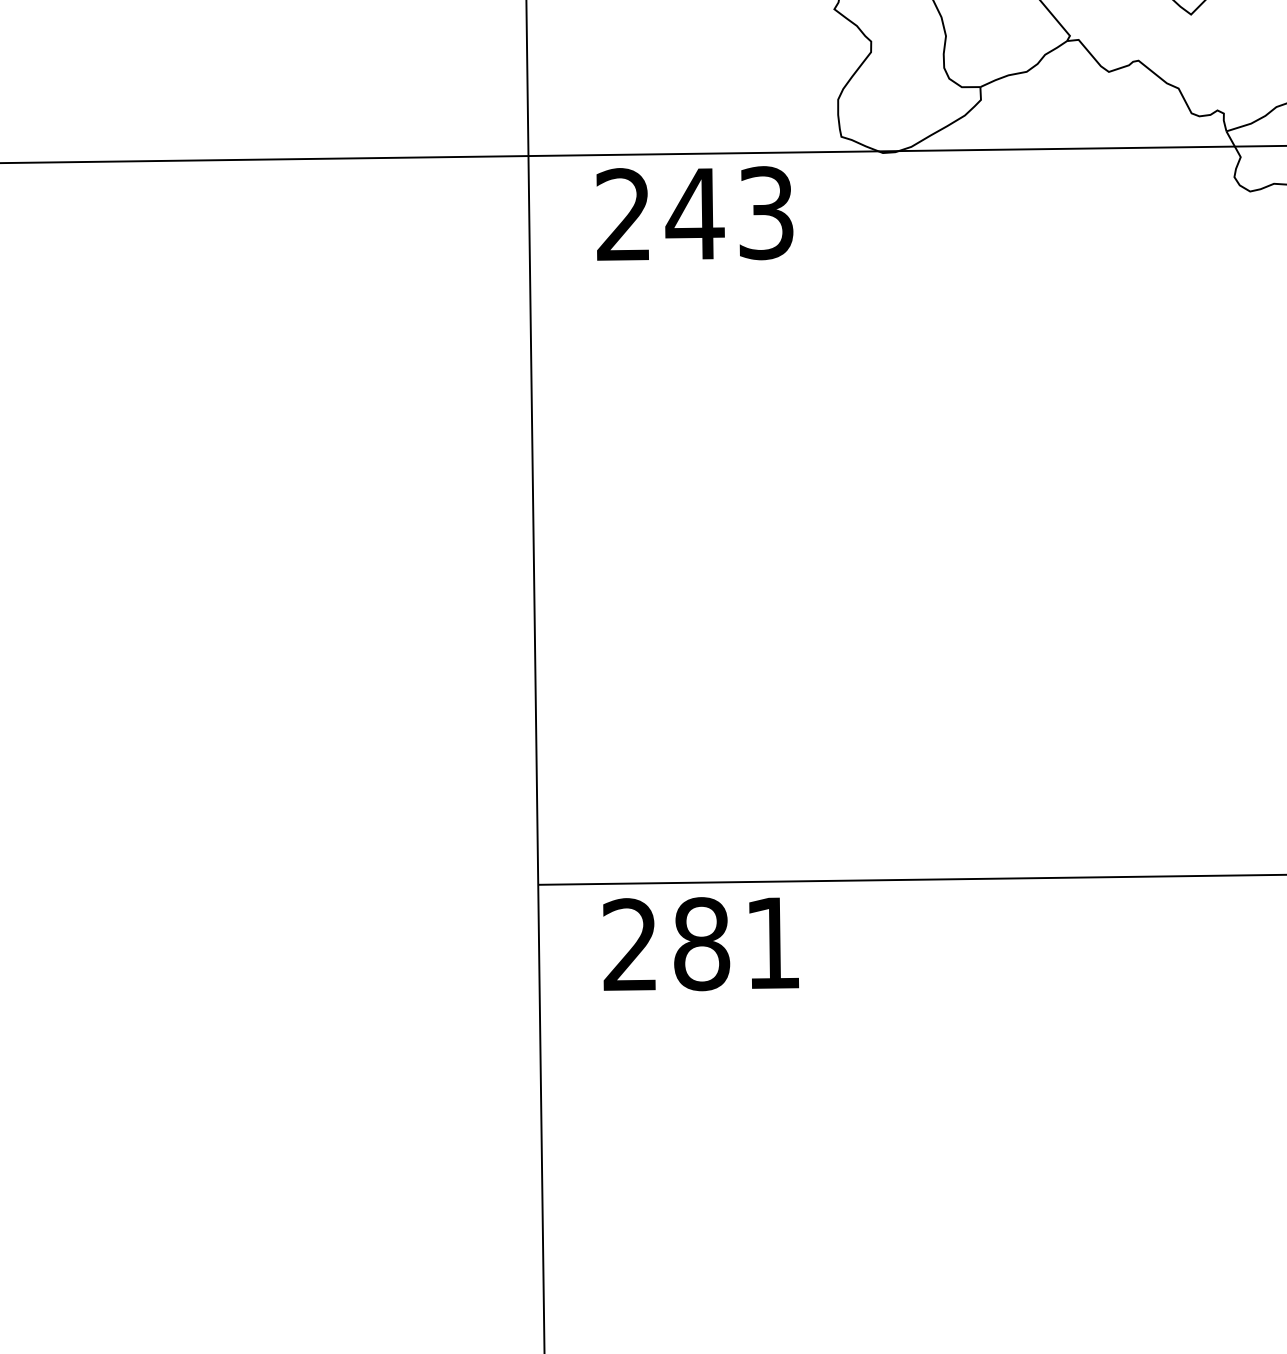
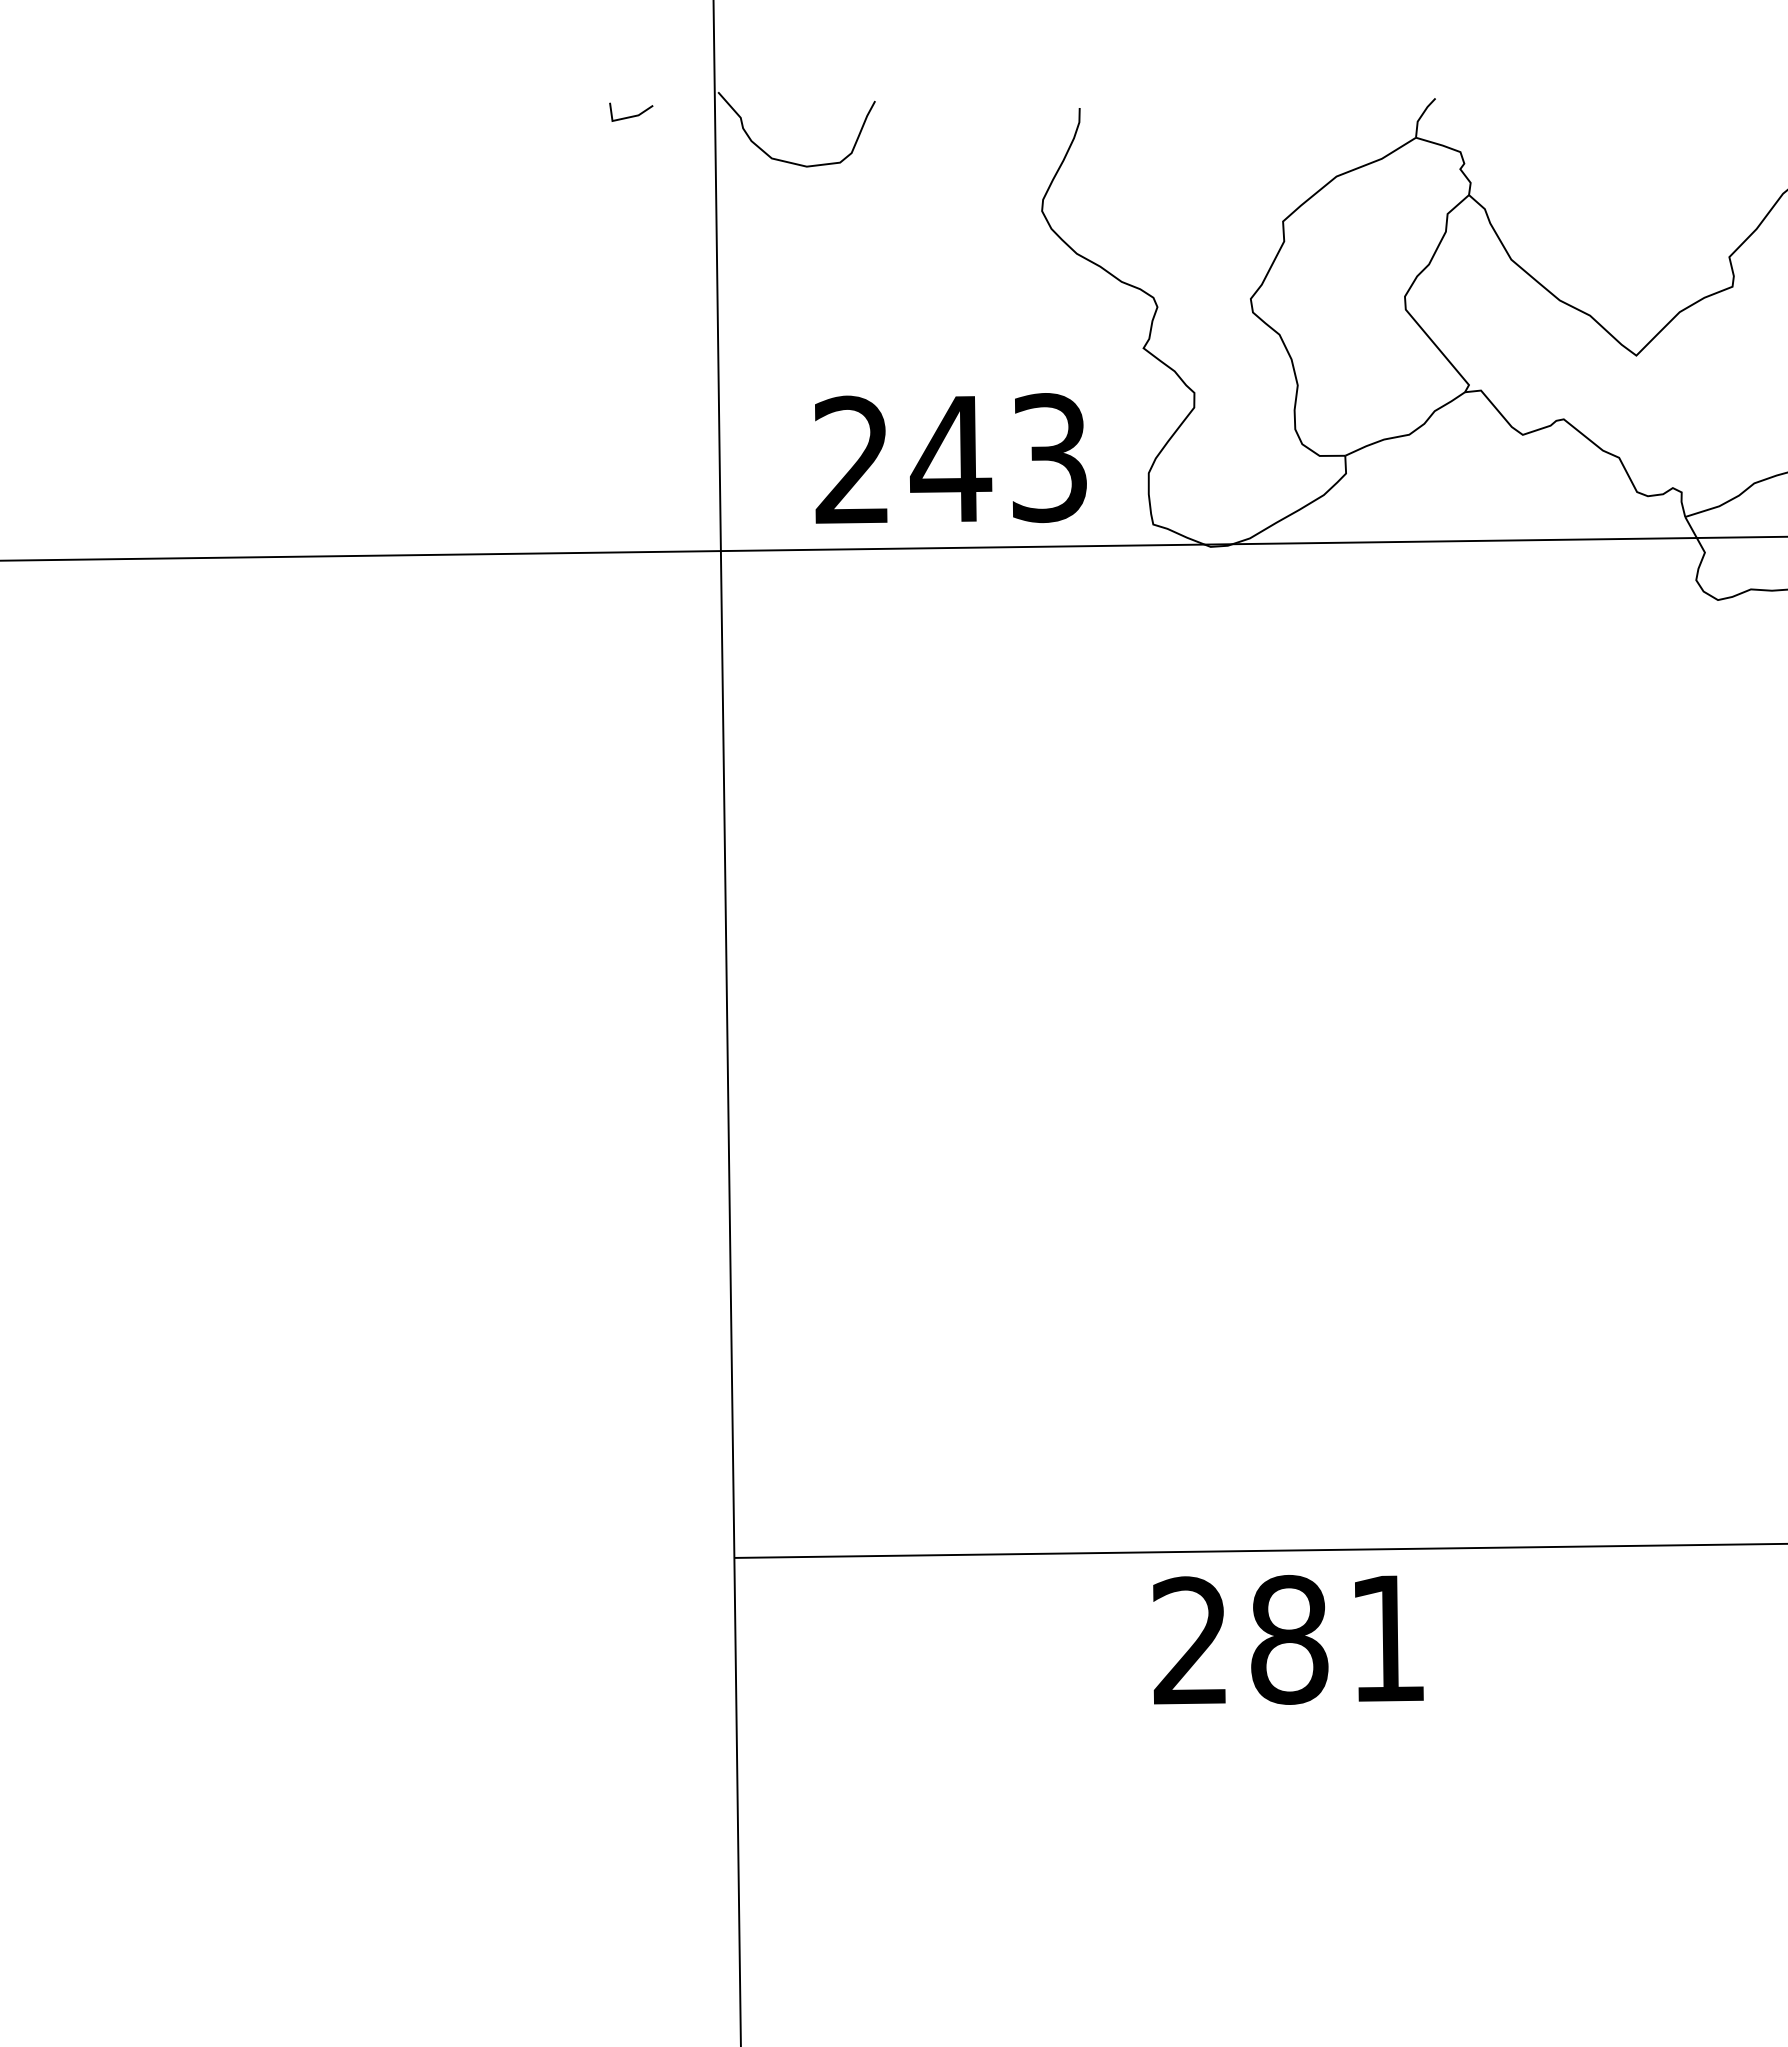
text: (694, 213) -> (950, 458), moved
text: (701, 943) -> (1288, 1639), moved

